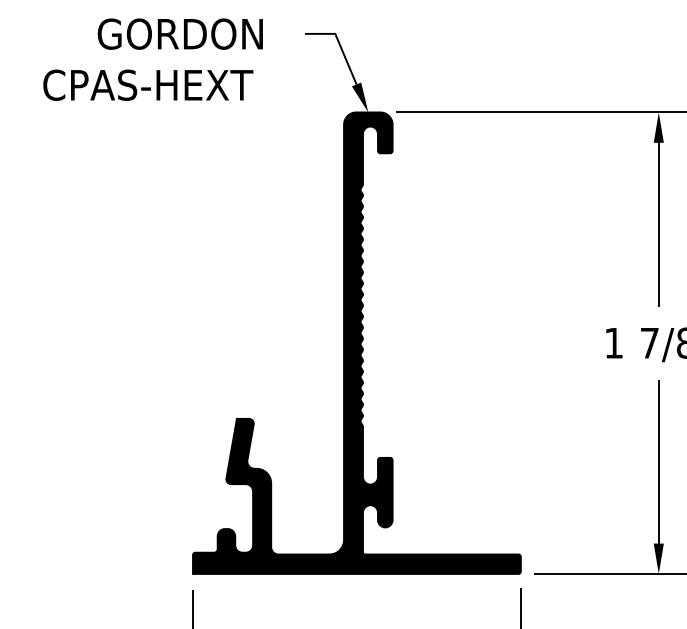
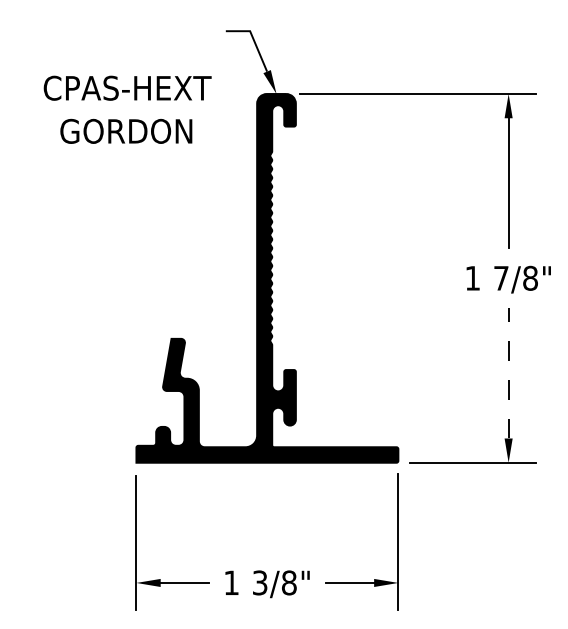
text: (180, 33) -> (126, 130), moved
text: (148, 84) -> (127, 87), moved
line: (658, 460) -> (508, 372), solid -> dashed

